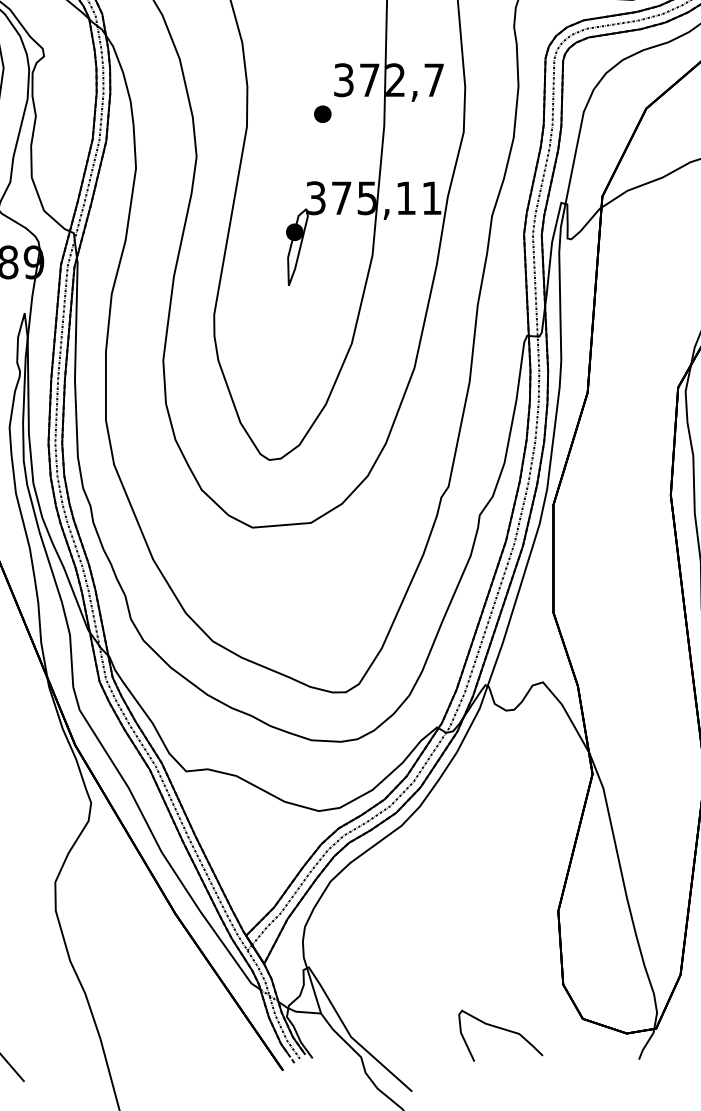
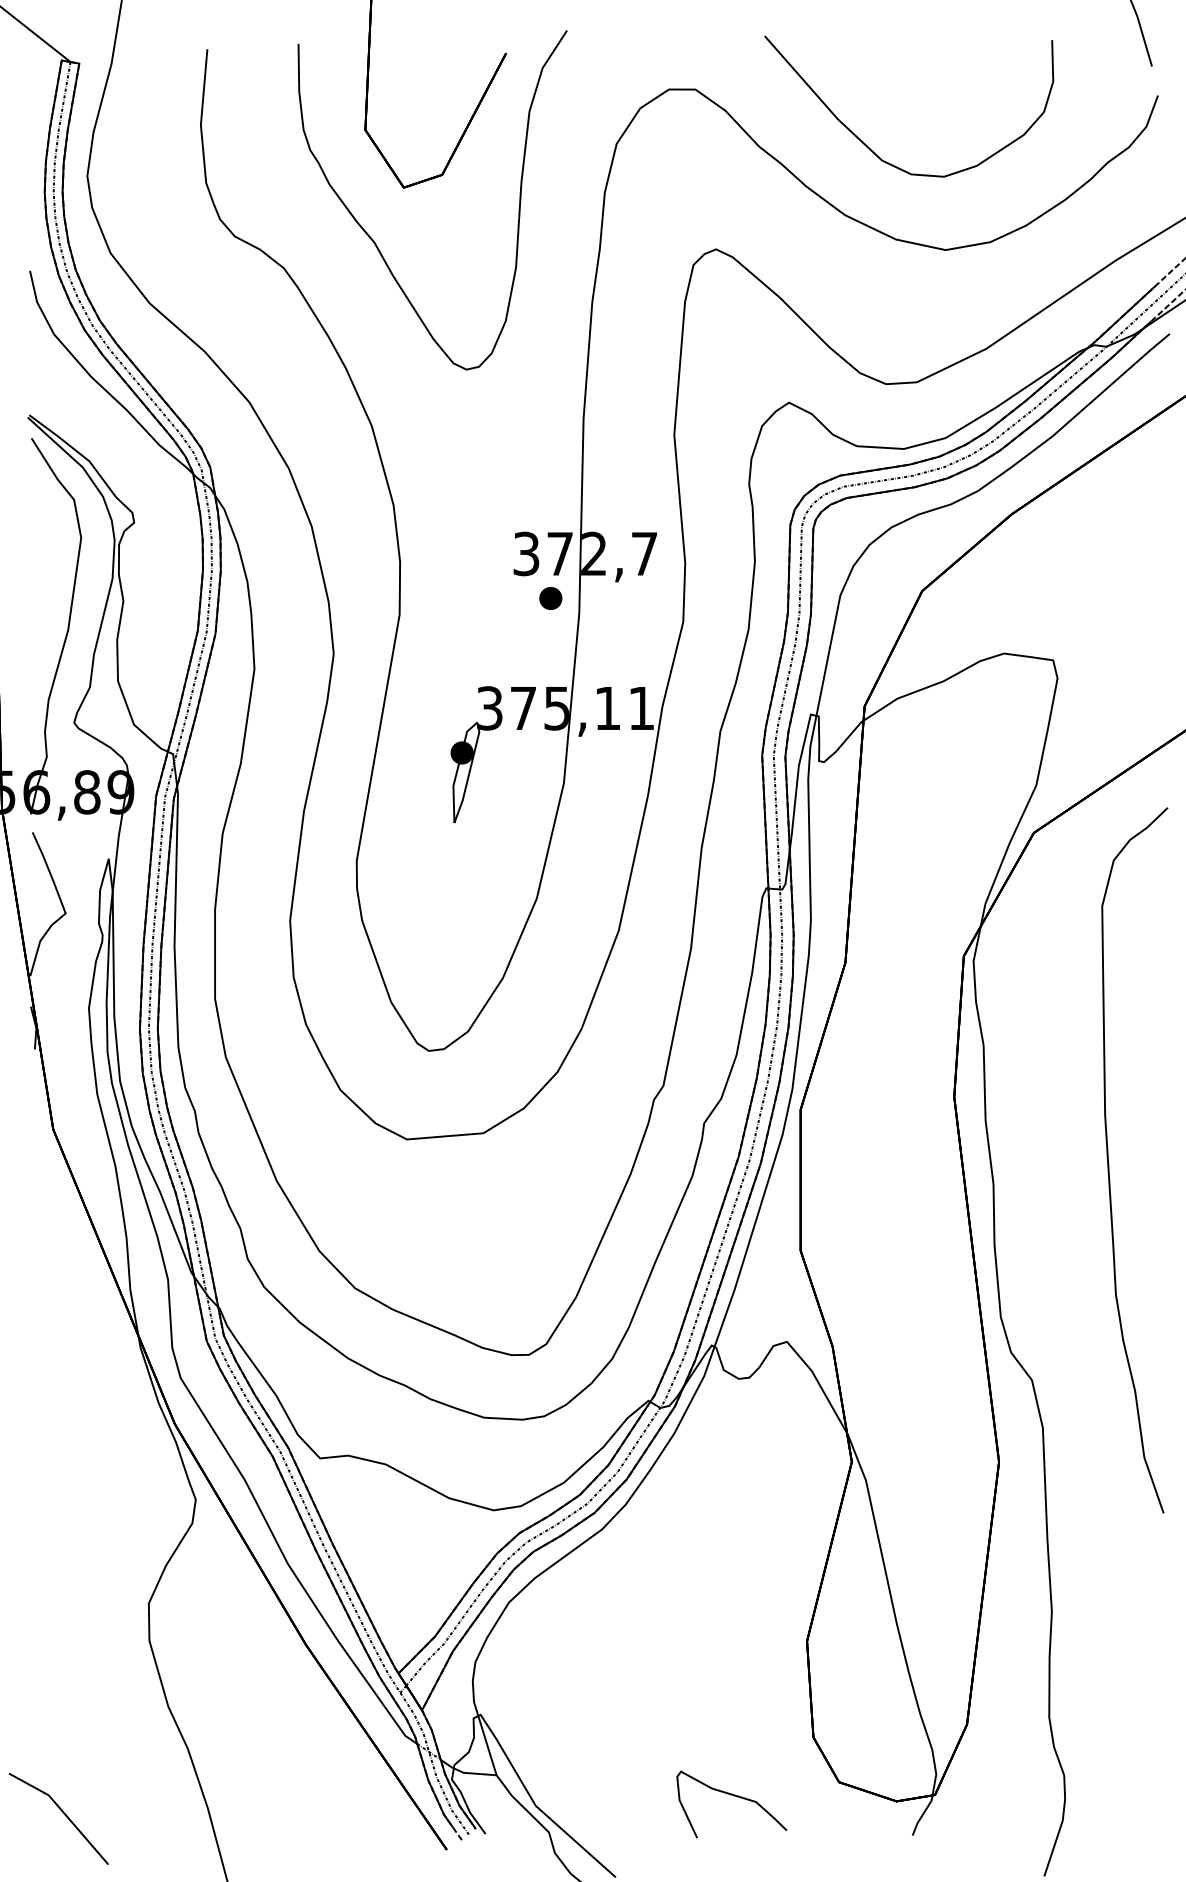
part: (322, 114) -> (550, 598), moved

